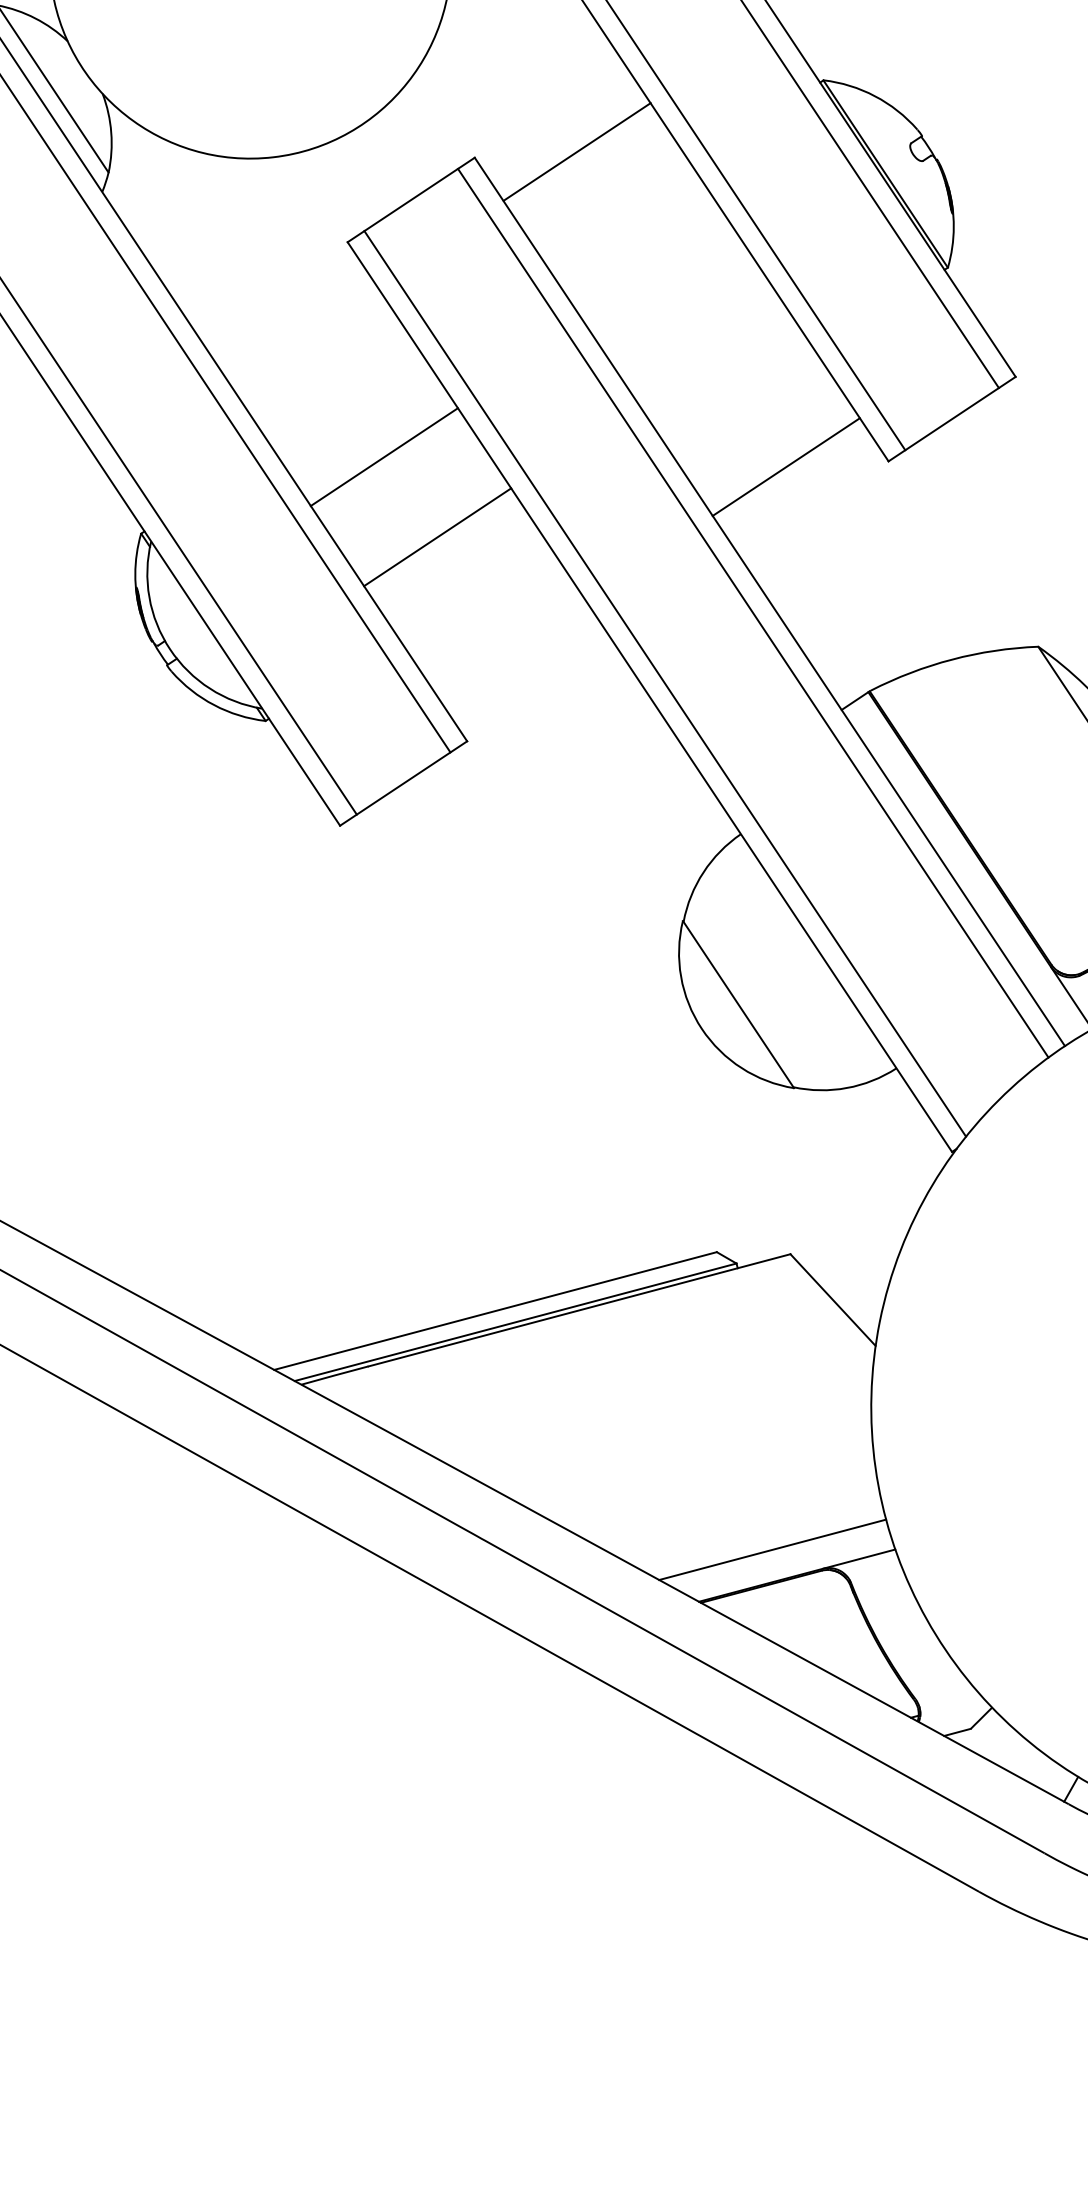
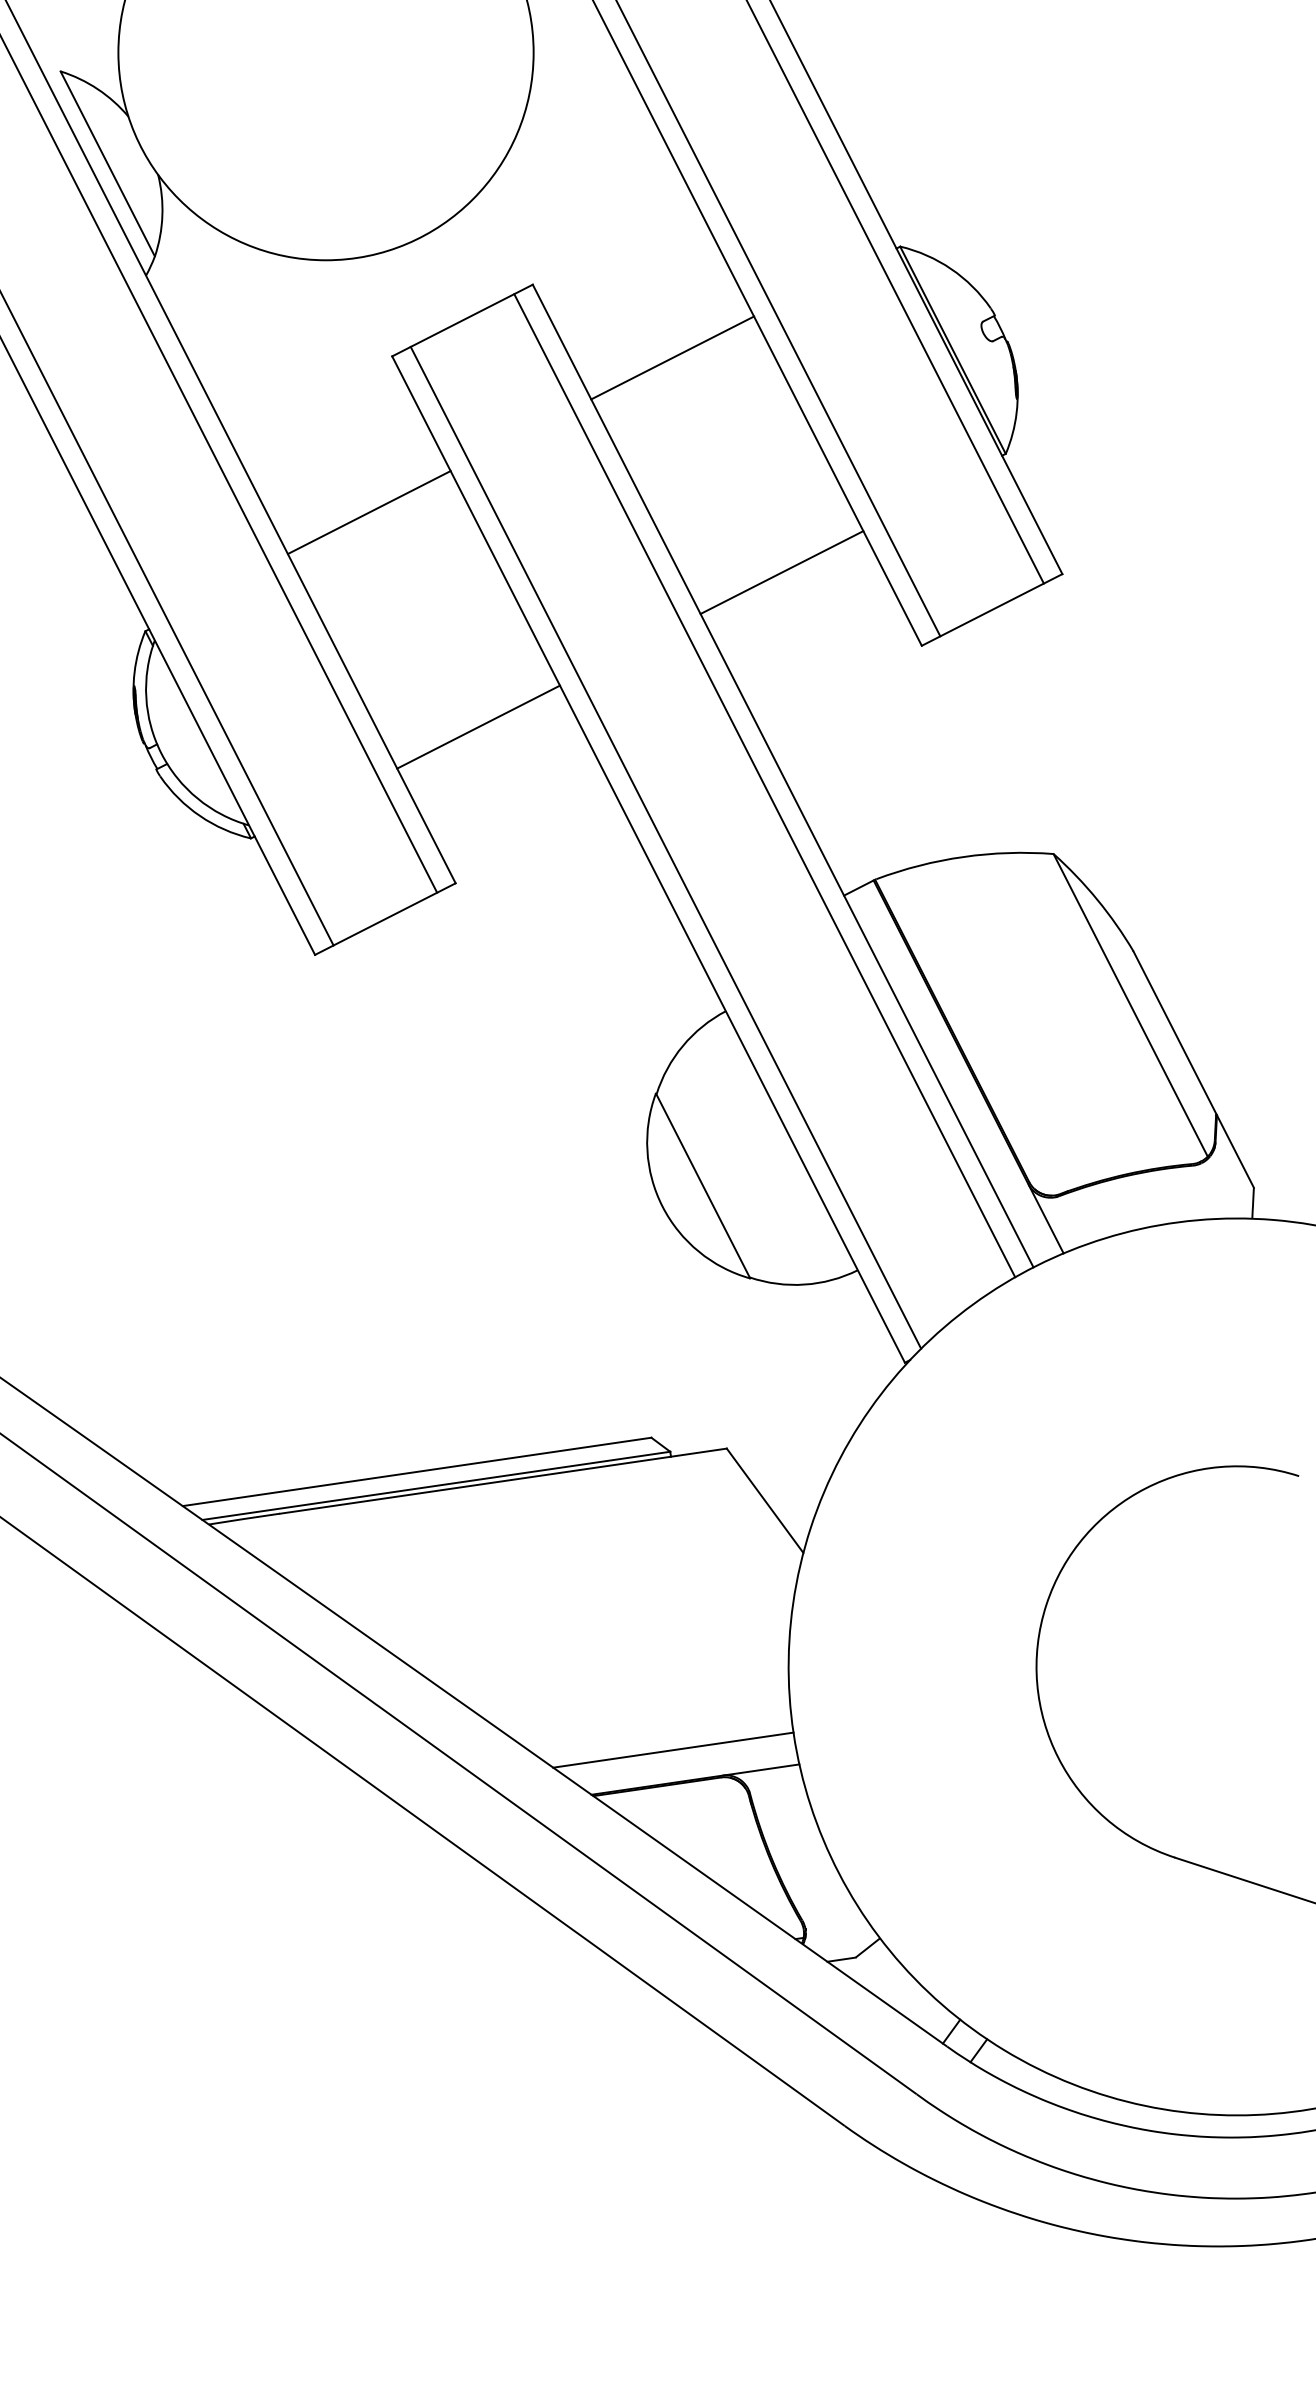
line: (576, 151) -> (672, 357), moved
line: (383, 457) -> (368, 512), moved
line: (785, 467) -> (781, 572), moved
line: (437, 536) -> (478, 726), moved

